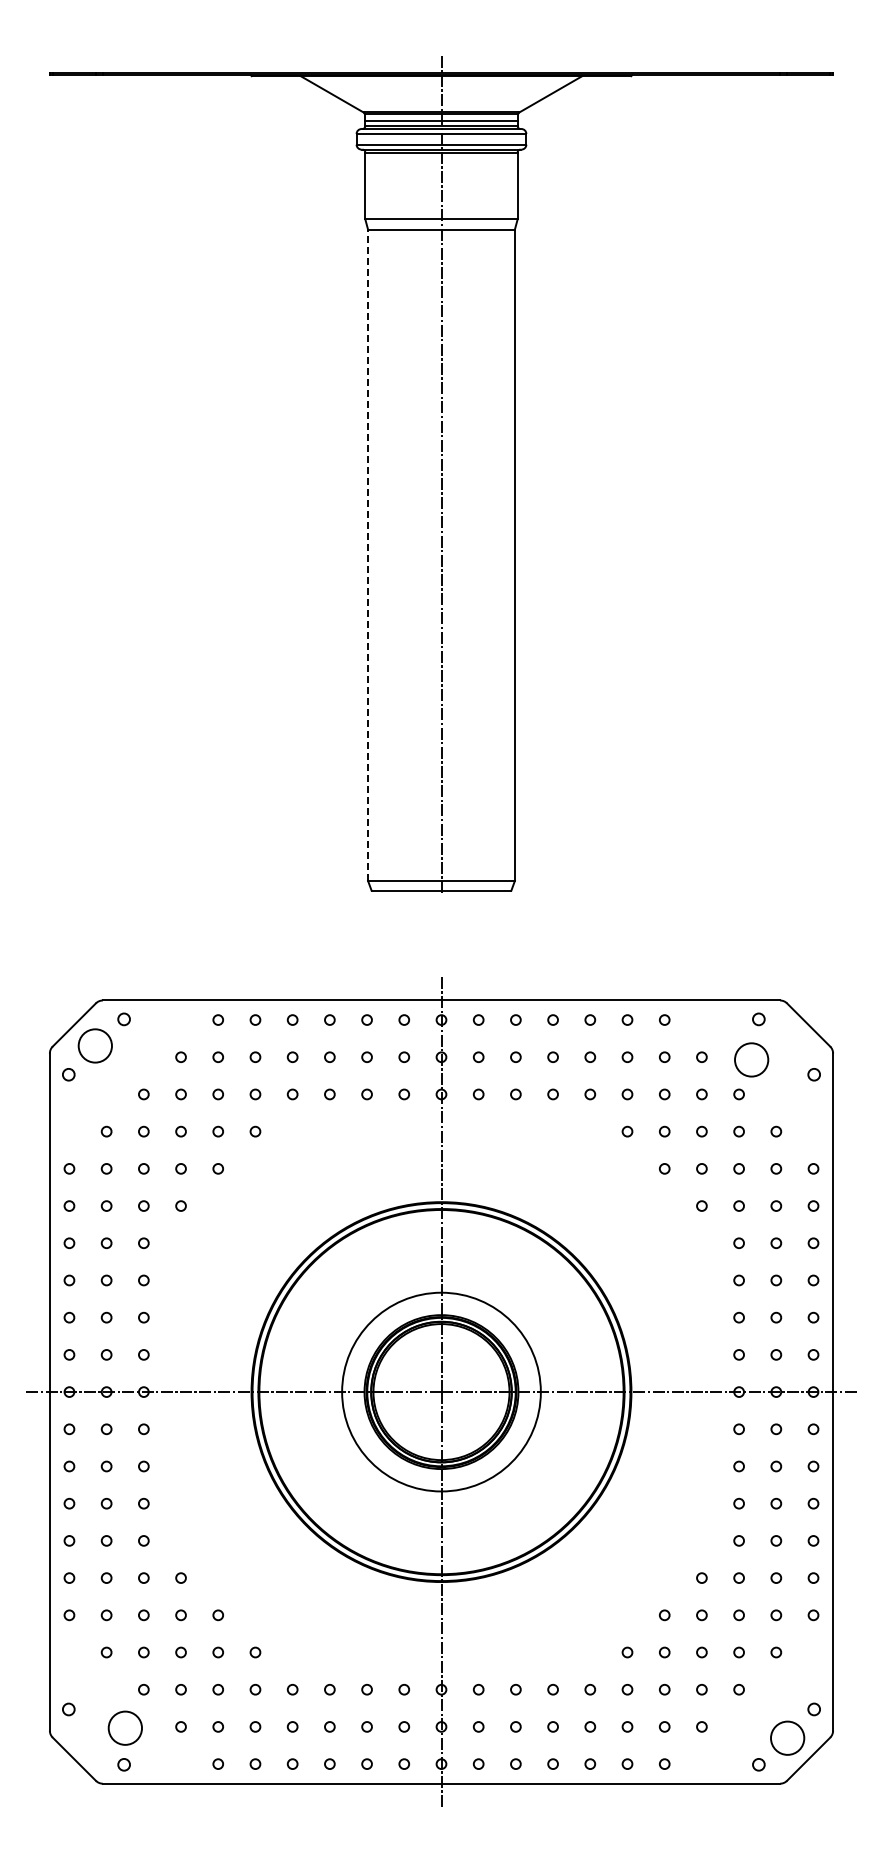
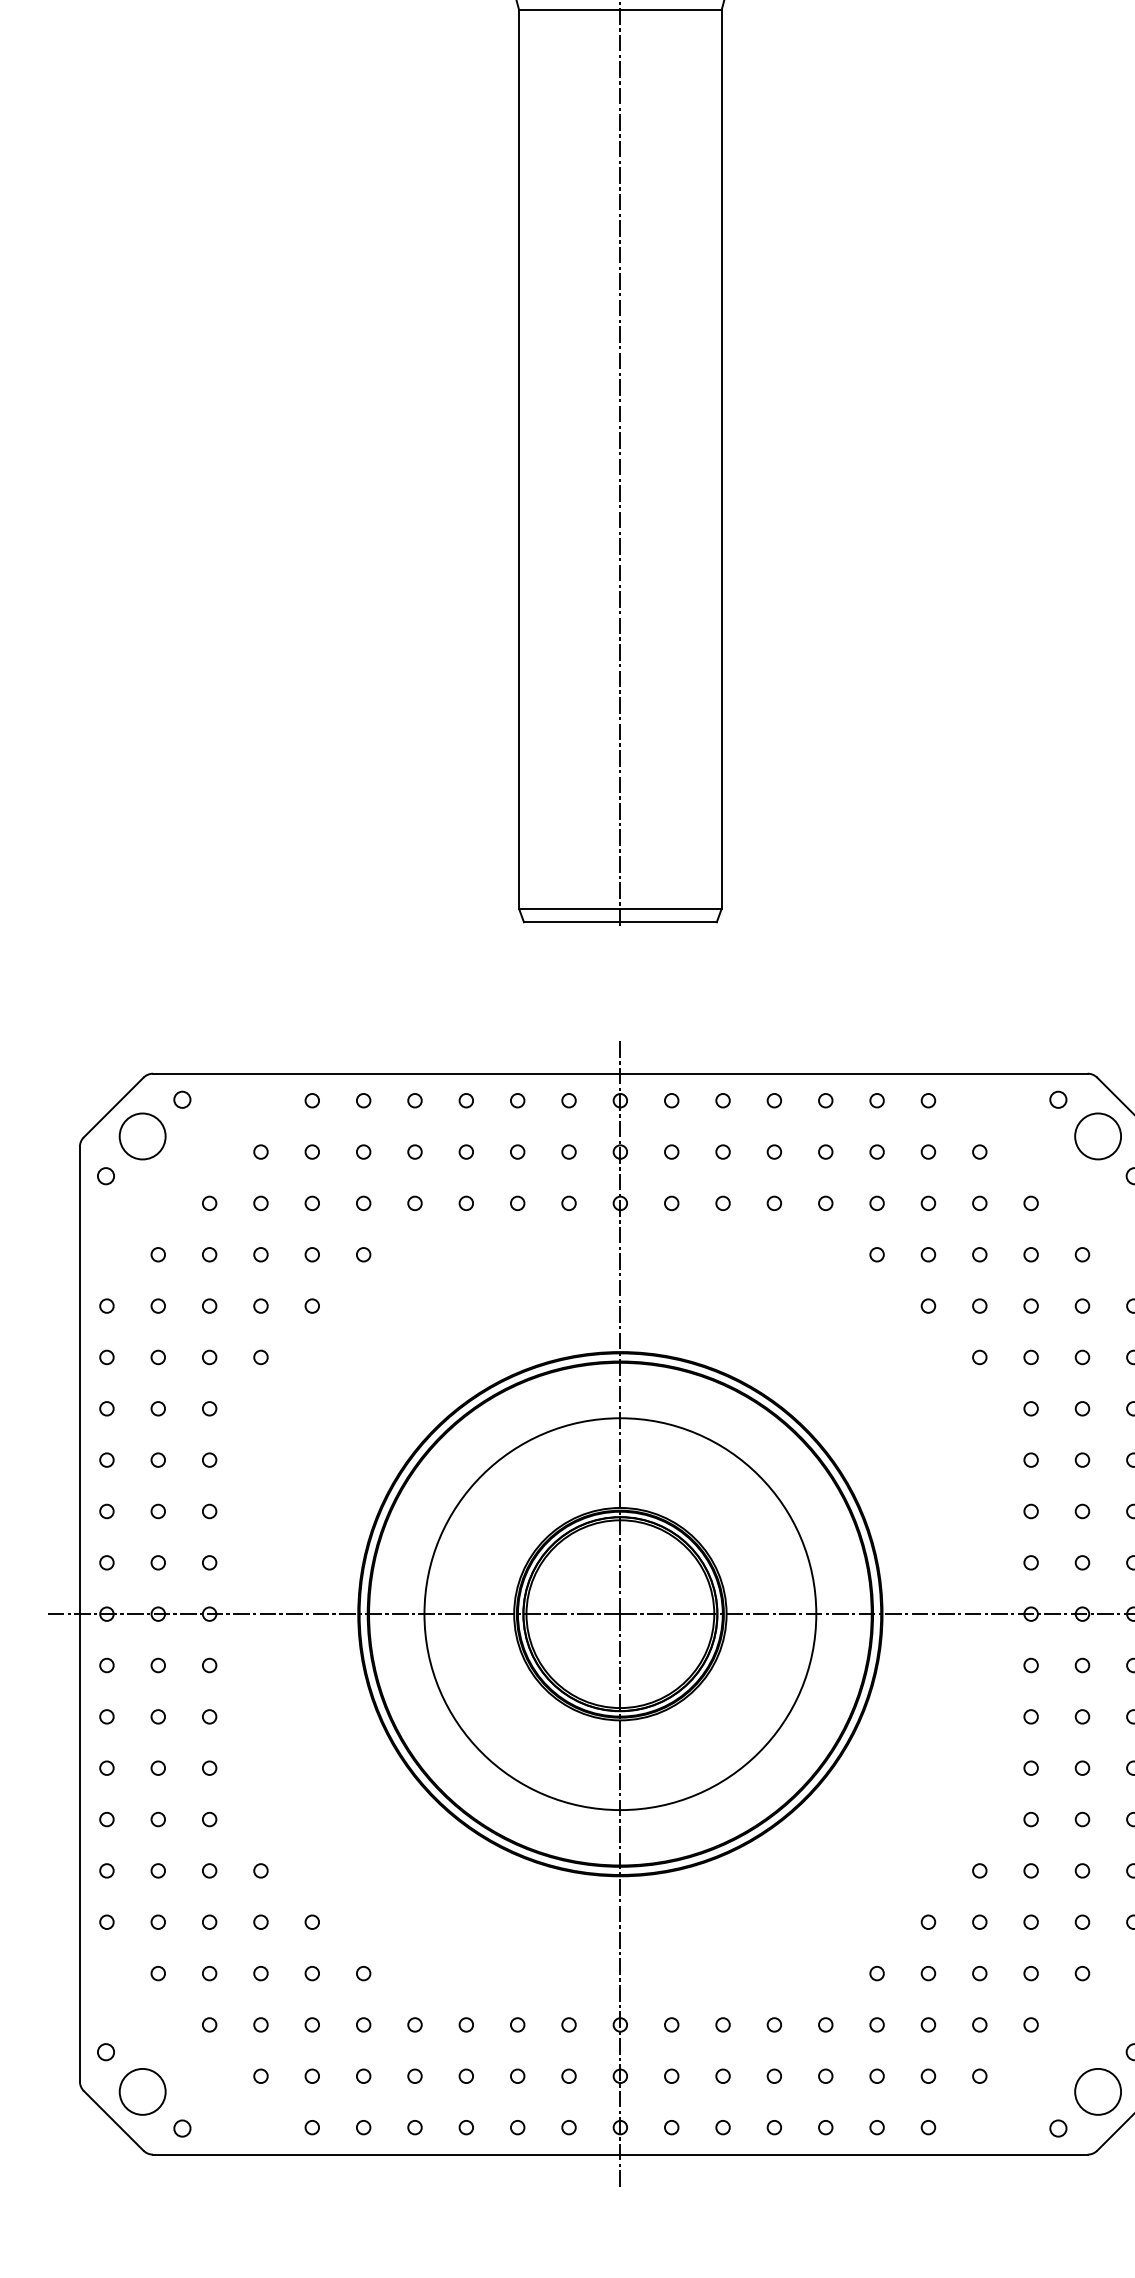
line: (368, 555) -> (519, 459), dashed -> solid
circle: (751, 1059) -> (1097, 1135), moved
circle: (441, 1392) -> (620, 1614), size x1.43
circle: (124, 1727) -> (141, 2090), moved

